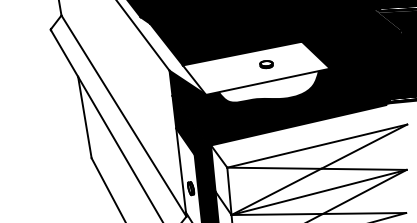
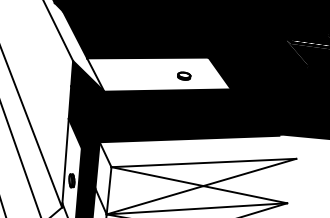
part: (266, 64) -> (184, 76), moved
fill: (268, 86) -> (167, 95), added

